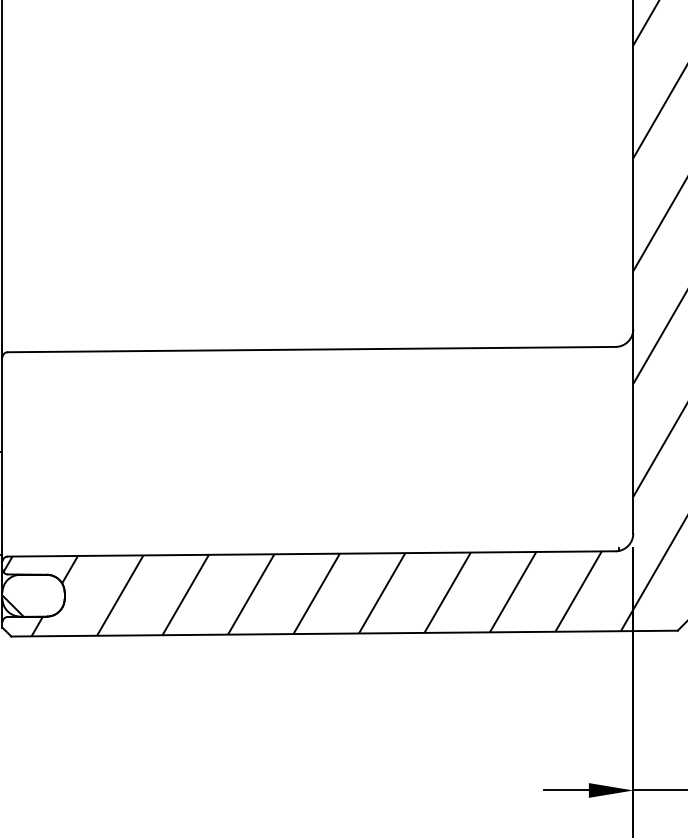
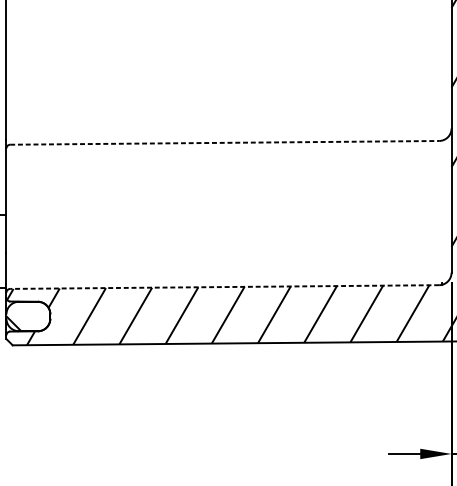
line: (311, 349) -> (224, 142), solid -> dashed
line: (311, 553) -> (224, 286), solid -> dashed

